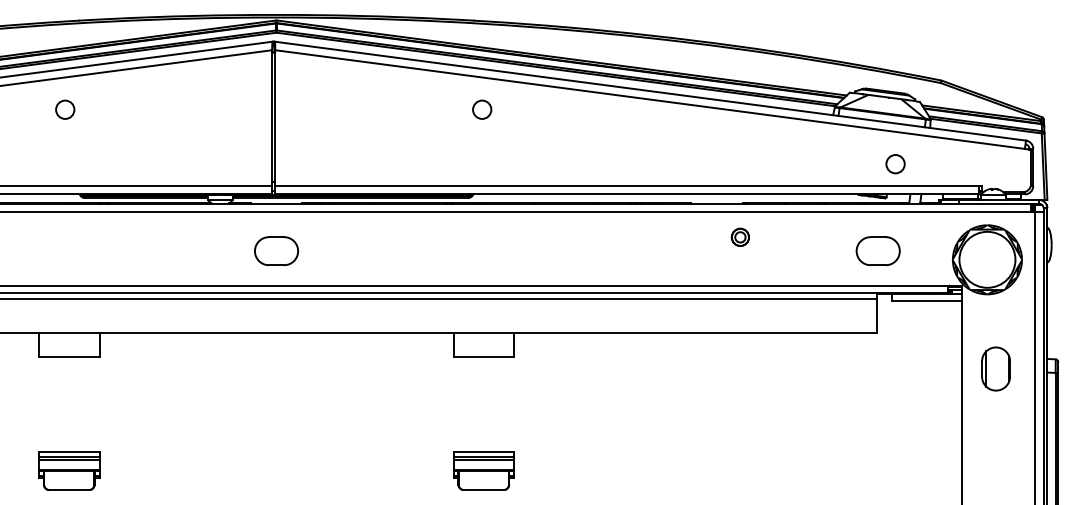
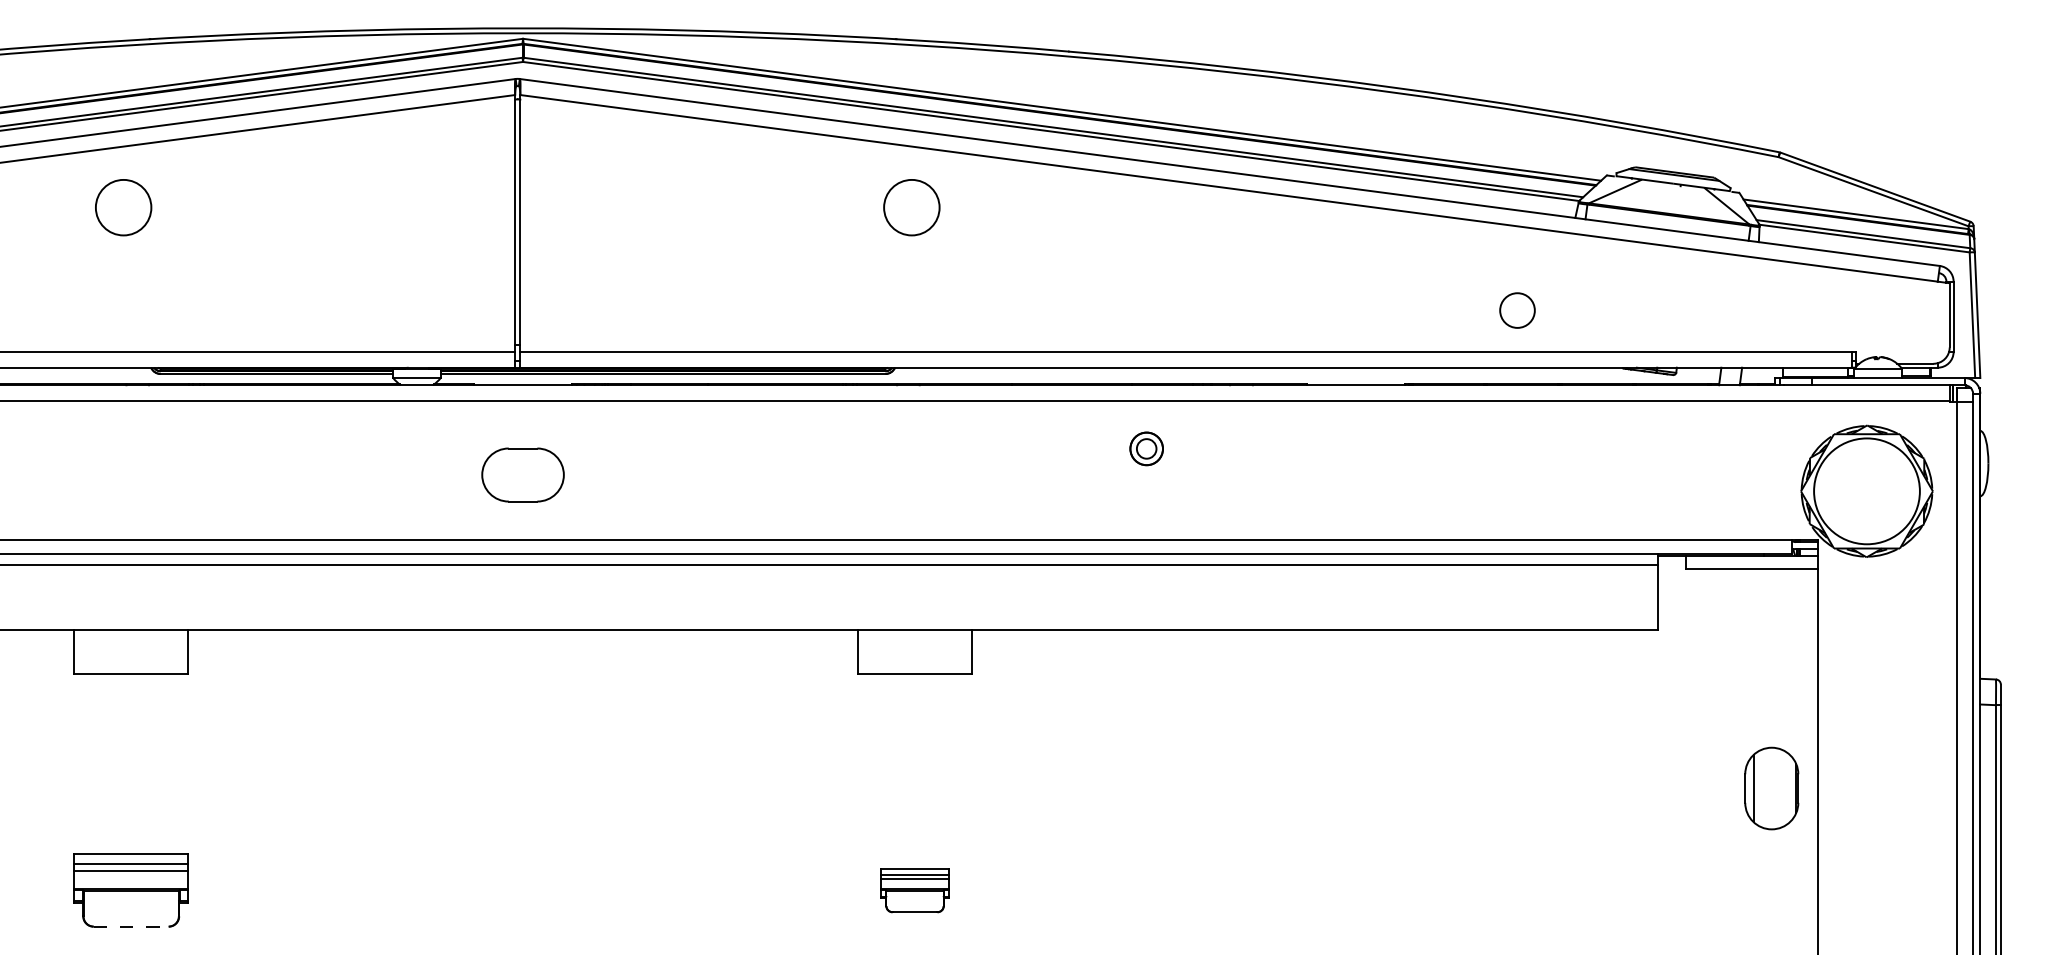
circle: (65, 109) -> (124, 207), size x1.6
circle: (482, 109) -> (912, 207), size x1.6
circle: (895, 164) -> (1517, 311), moved
part: (739, 236) -> (1144, 447), moved
part: (877, 251) -> (1659, 475), removed
part: (995, 368) -> (1770, 787), moved
part: (483, 470) -> (914, 889), size x0.6
line: (69, 490) -> (131, 927), solid -> dashed

